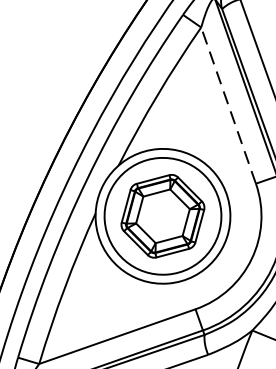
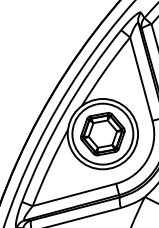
line: (228, 104) -> (141, 78), dashed -> solid

